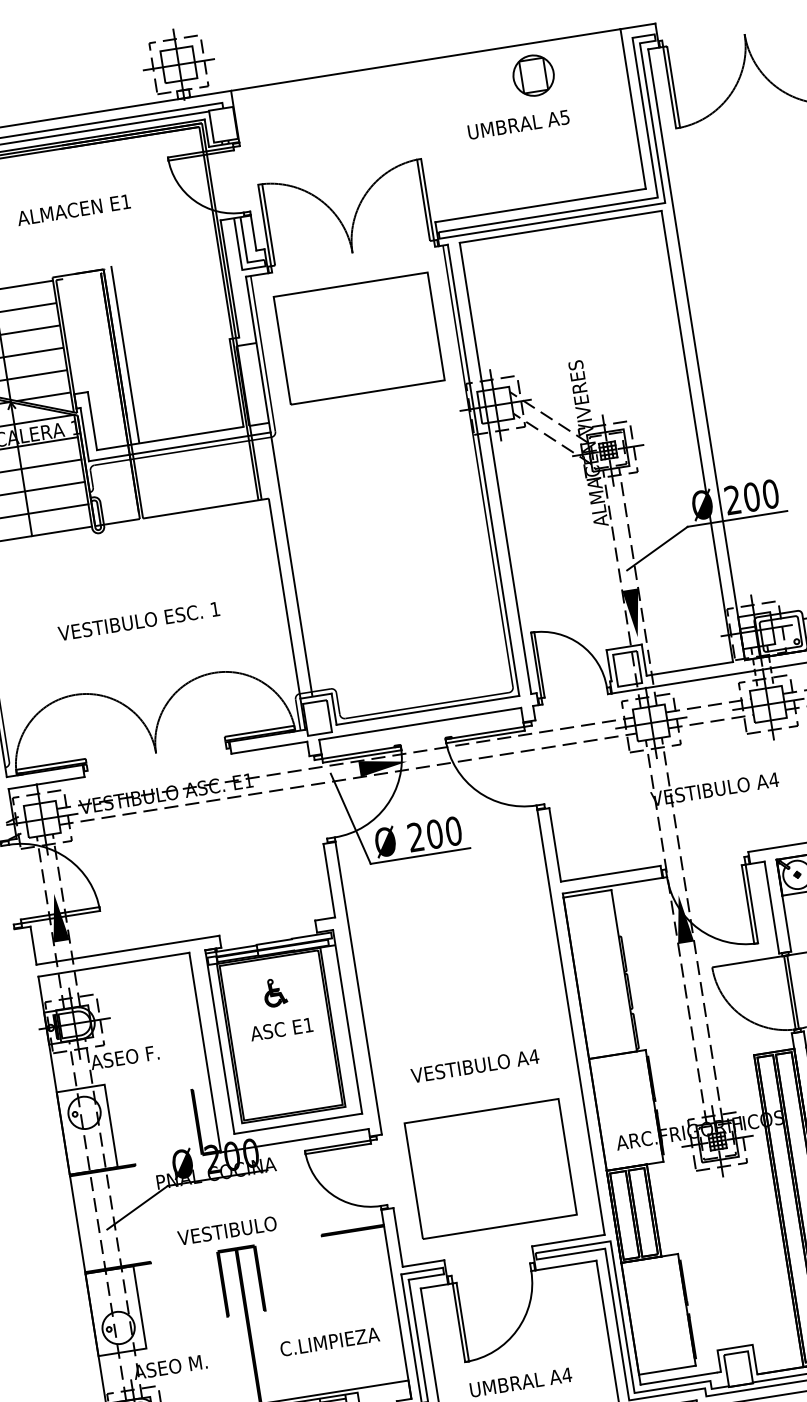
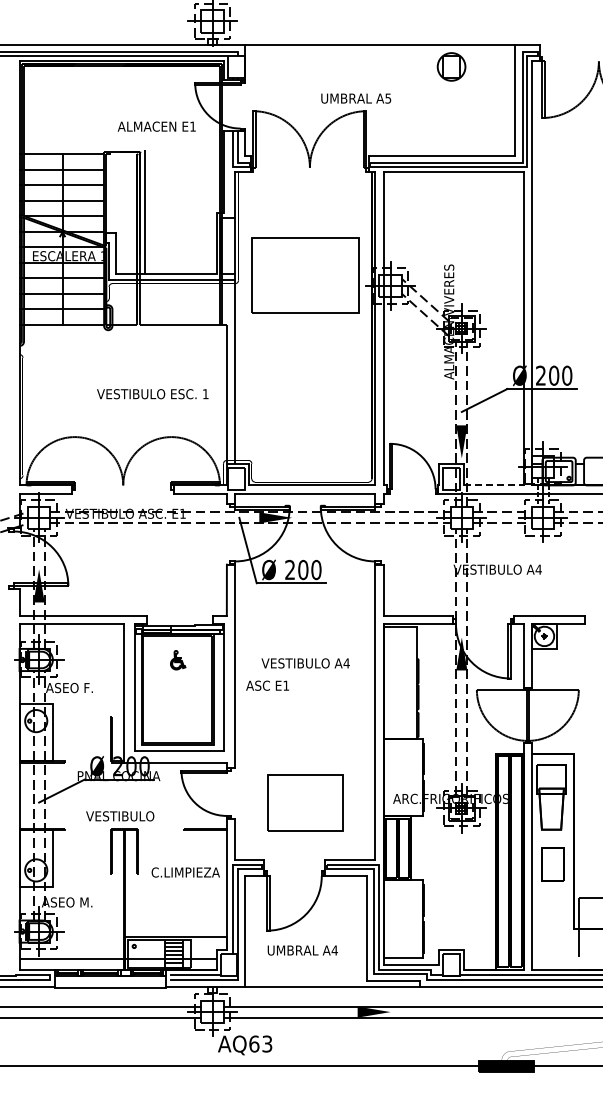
text: (519, 124) -> (356, 98), moved
text: (73, 209) -> (156, 126), moved
part: (359, 338) -> (305, 275), moved
text: (138, 621) -> (152, 394), moved
line: (689, 669) -> (493, 485), solid -> dashed
text: (281, 1029) -> (267, 685), moved
text: (474, 1066) -> (305, 663), moved
part: (491, 1168) -> (305, 802), size x0.7
text: (329, 1341) -> (185, 872), moved

